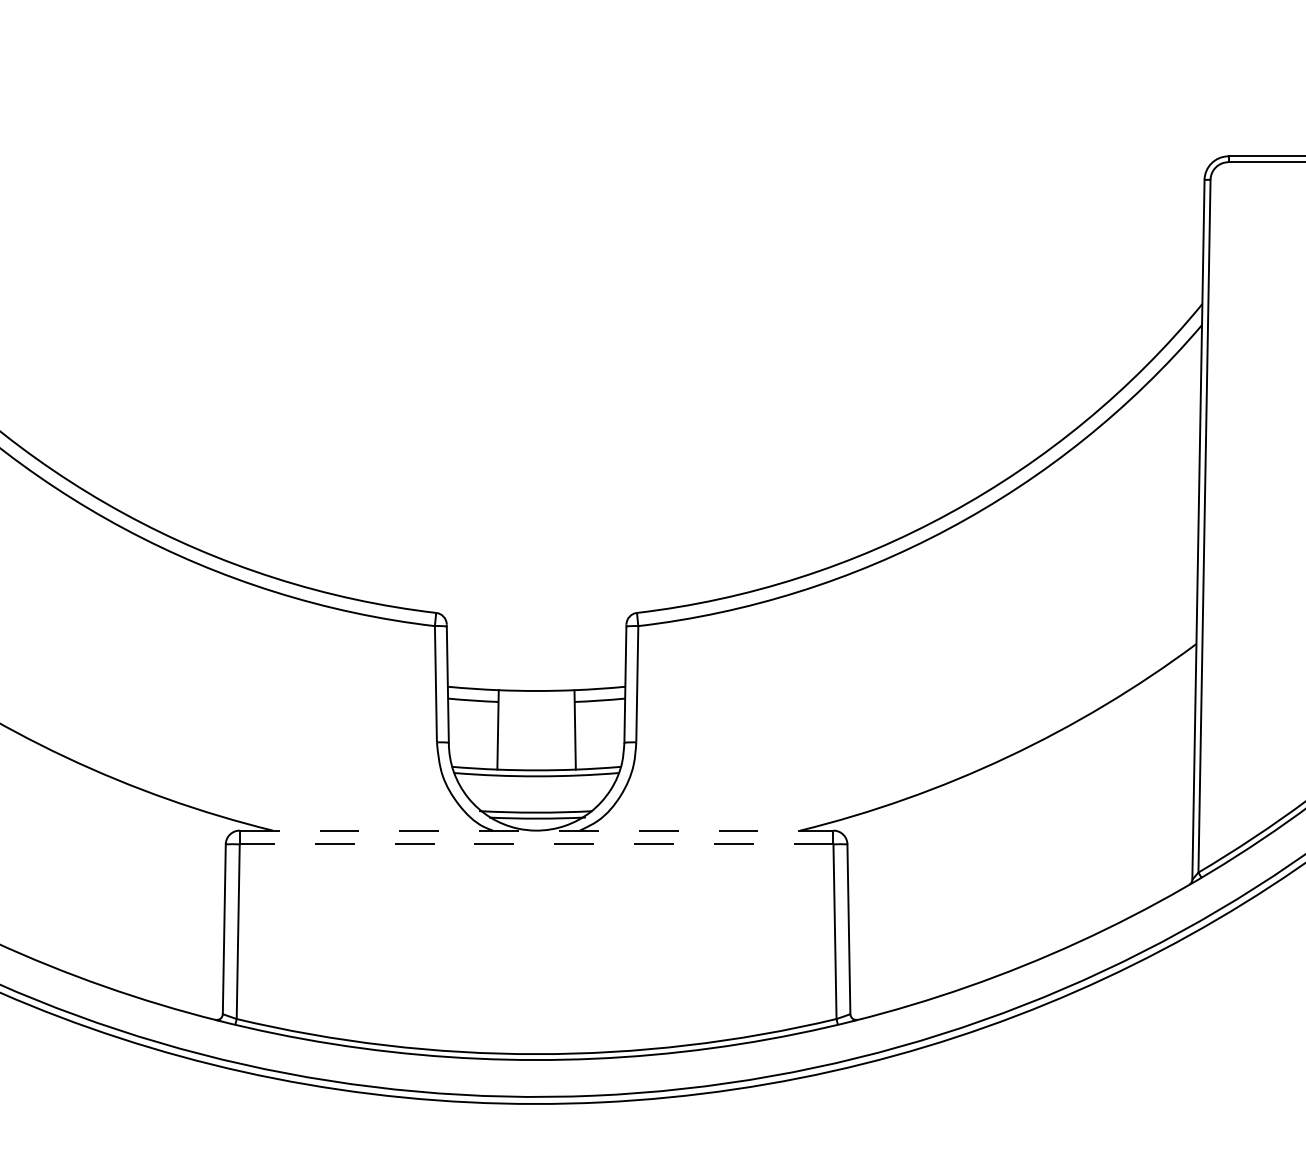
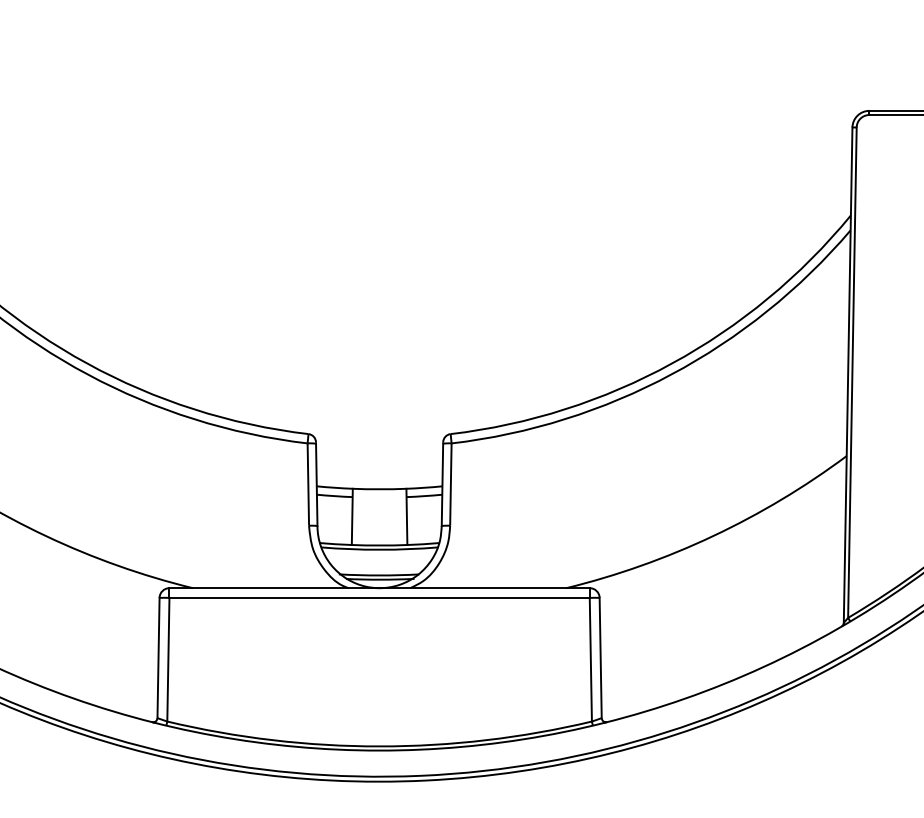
line: (536, 830) -> (379, 588), dashed -> solid
line: (536, 844) -> (379, 598), dashed -> solid

